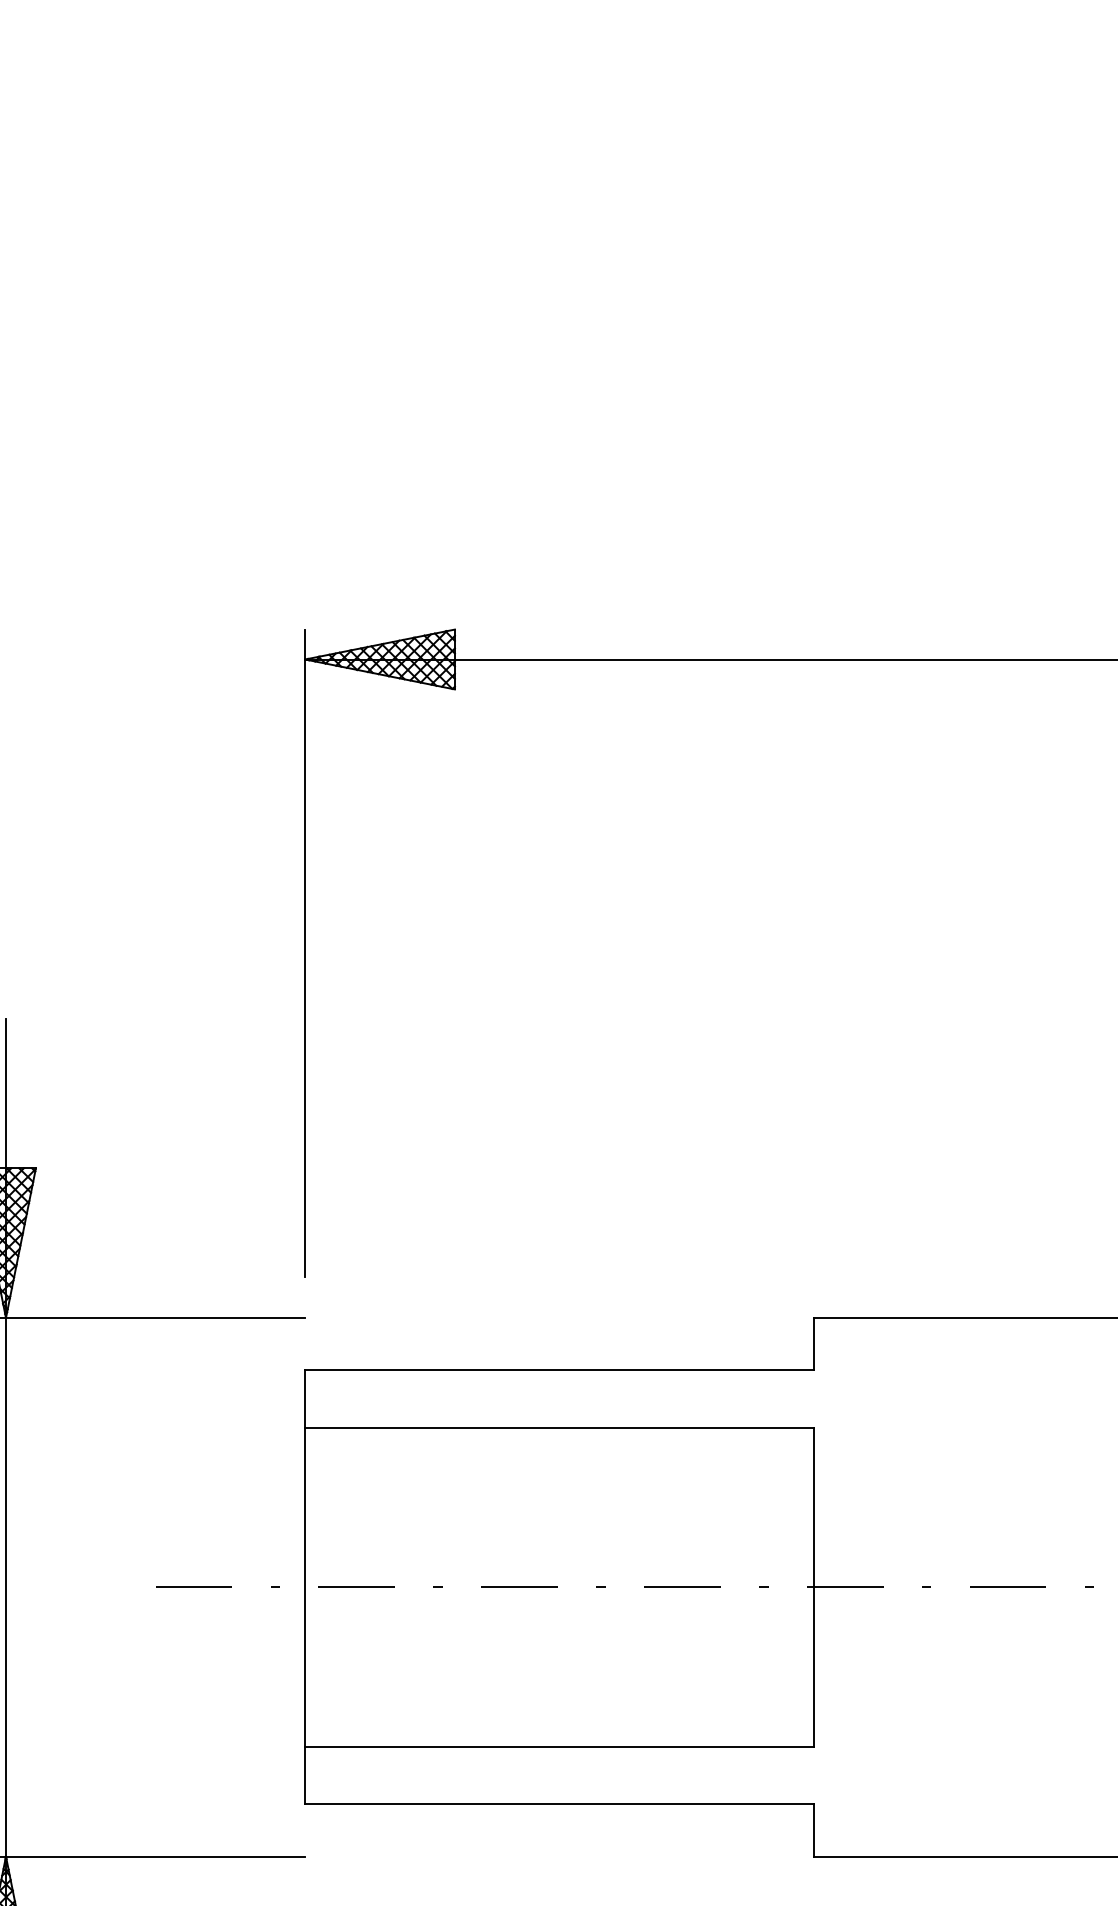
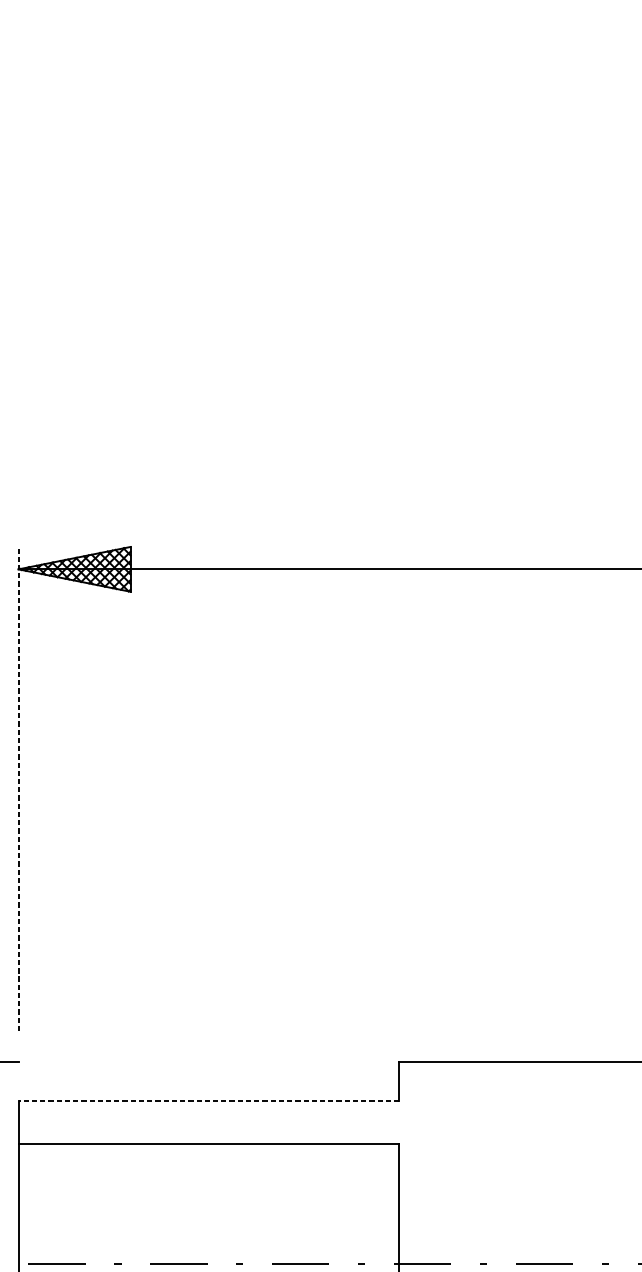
line: (305, 953) -> (18, 789), solid -> dashed
line: (559, 1370) -> (208, 1101), solid -> dashed

